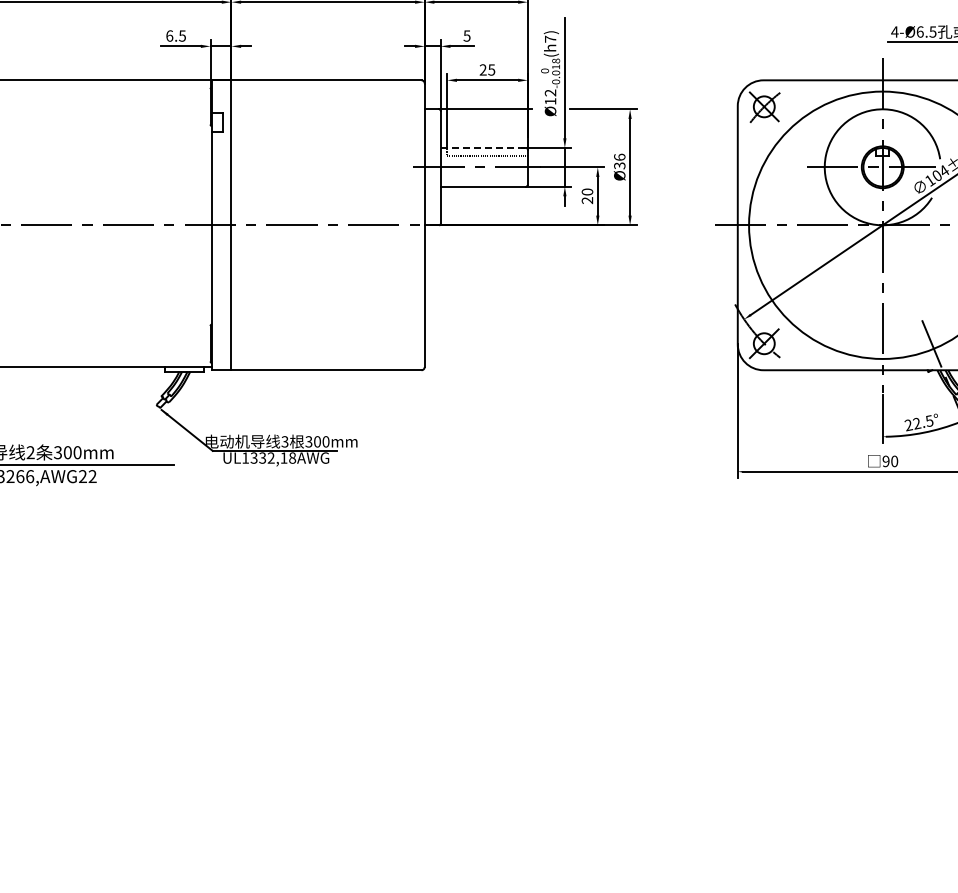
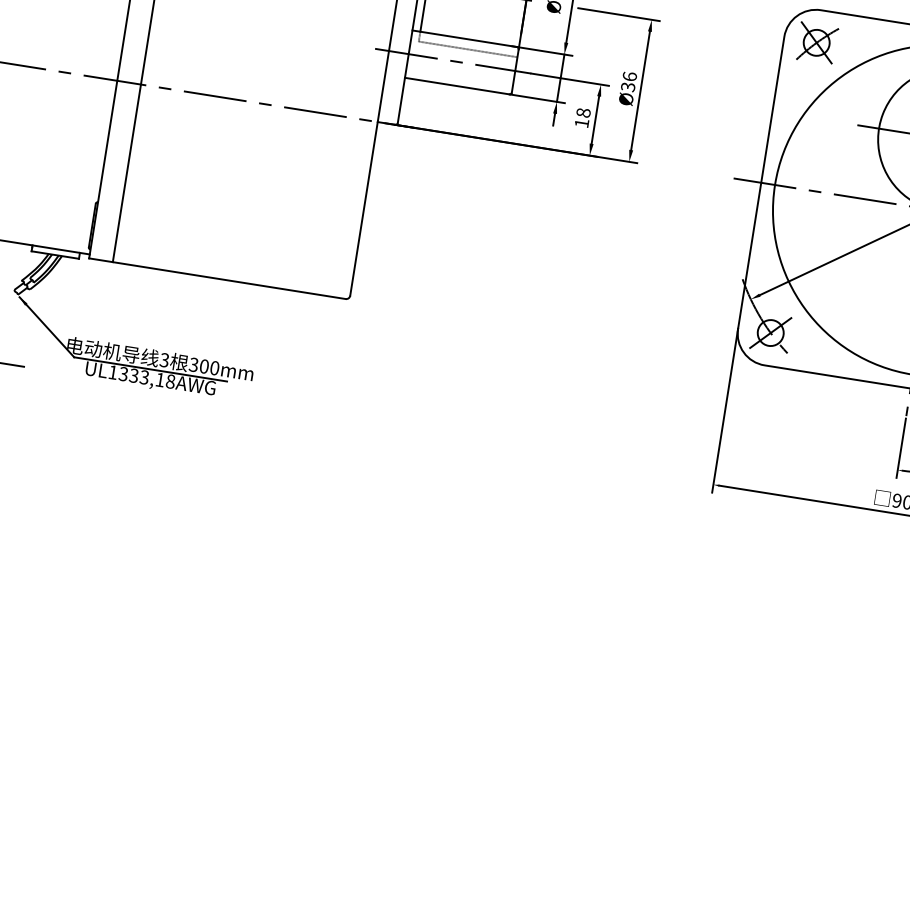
line: (483, 147) -> (464, 38), dashed -> solid
text: (586, 196) -> (581, 118), 20 -> 18
text: (270, 458) -> (143, 377), UL1332,18AWG -> UL1333,18AWG

